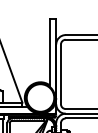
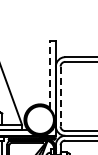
line: (49, 53) -> (49, 75), solid -> dashed
line: (60, 74) -> (60, 96), solid -> dashed

